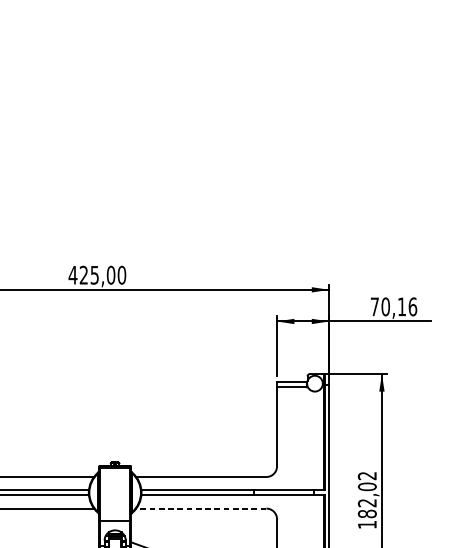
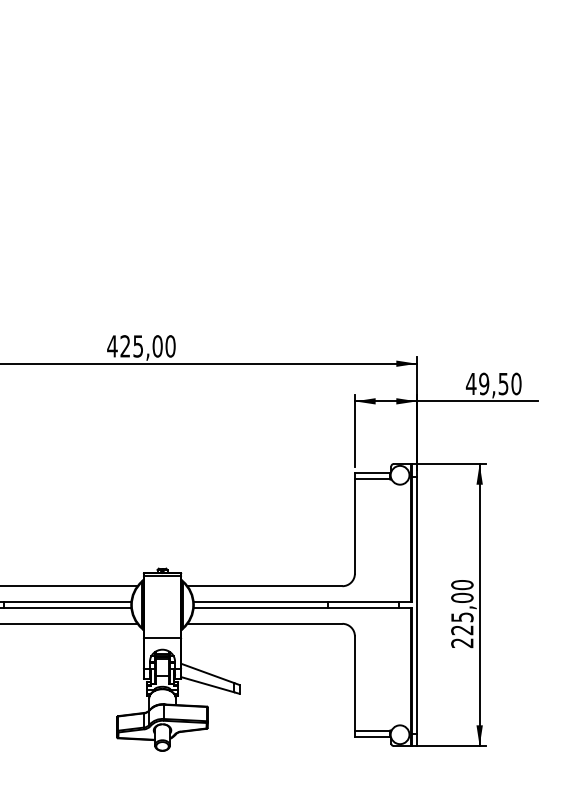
text: (393, 306) -> (493, 383), 70,16 -> 49,50
text: (367, 500) -> (462, 614), 182,02 -> 225,00
line: (200, 508) -> (264, 623), dashed -> solid

